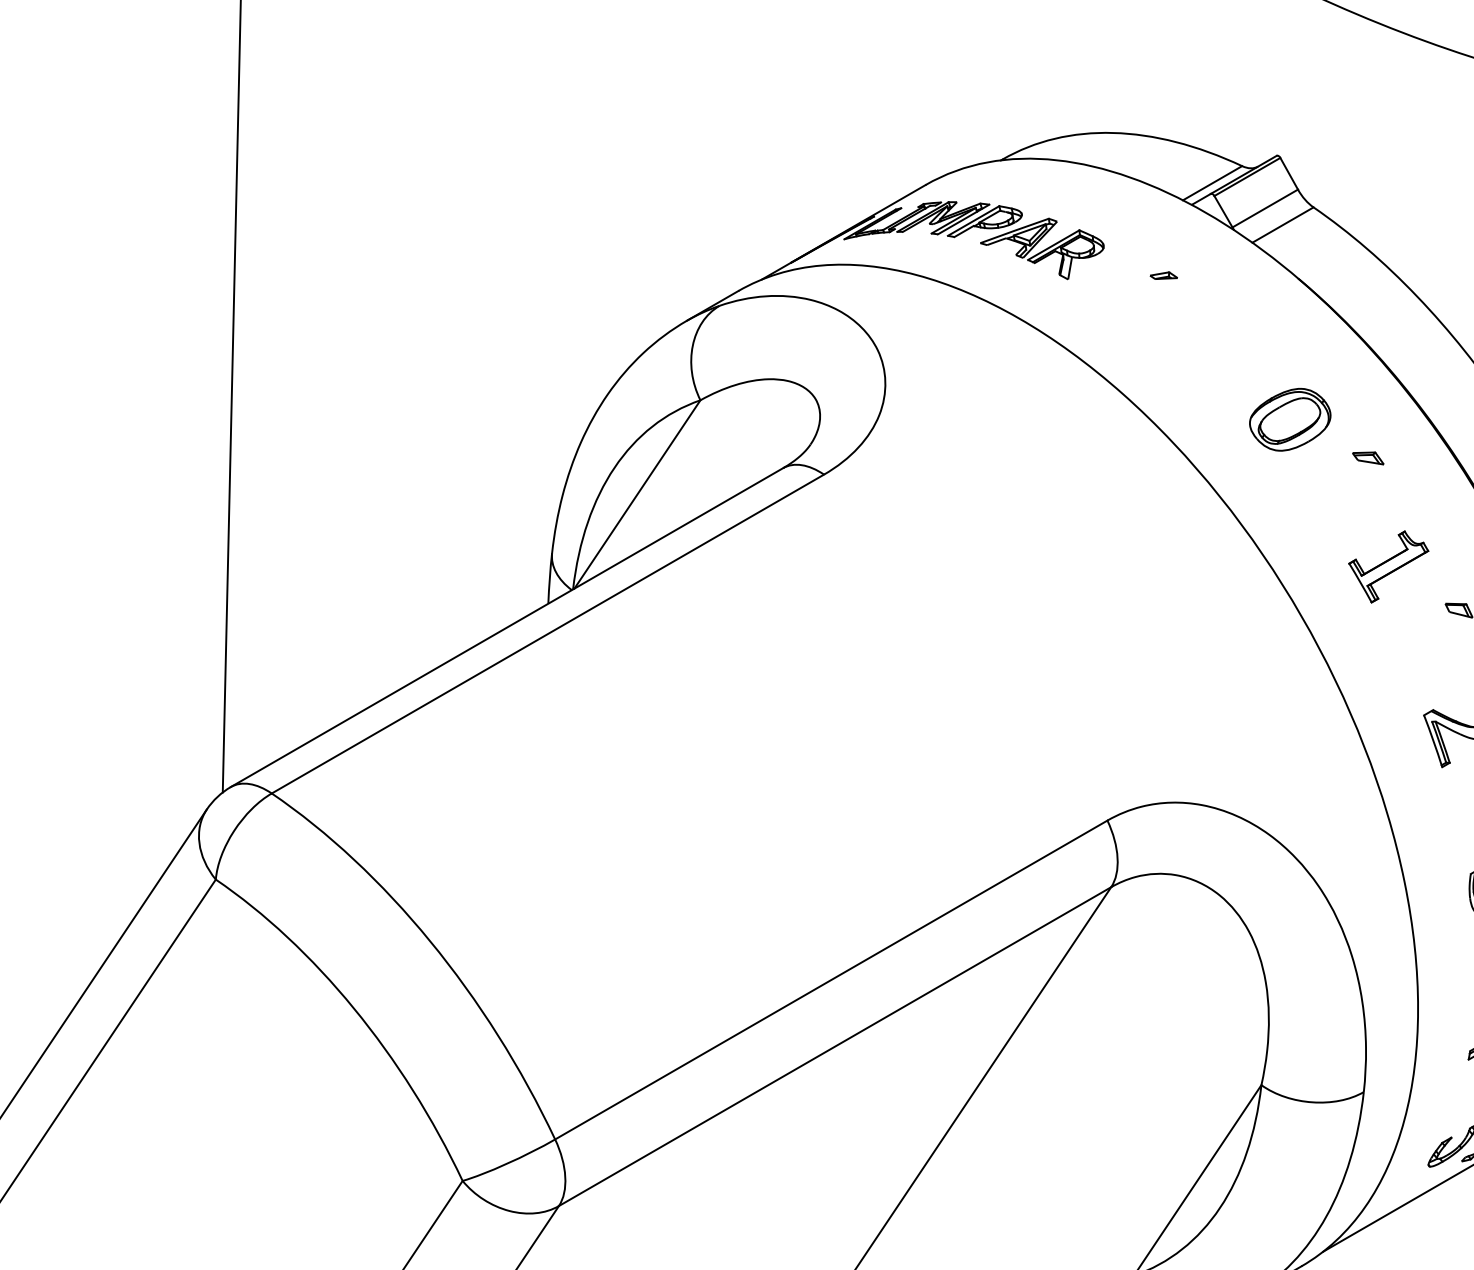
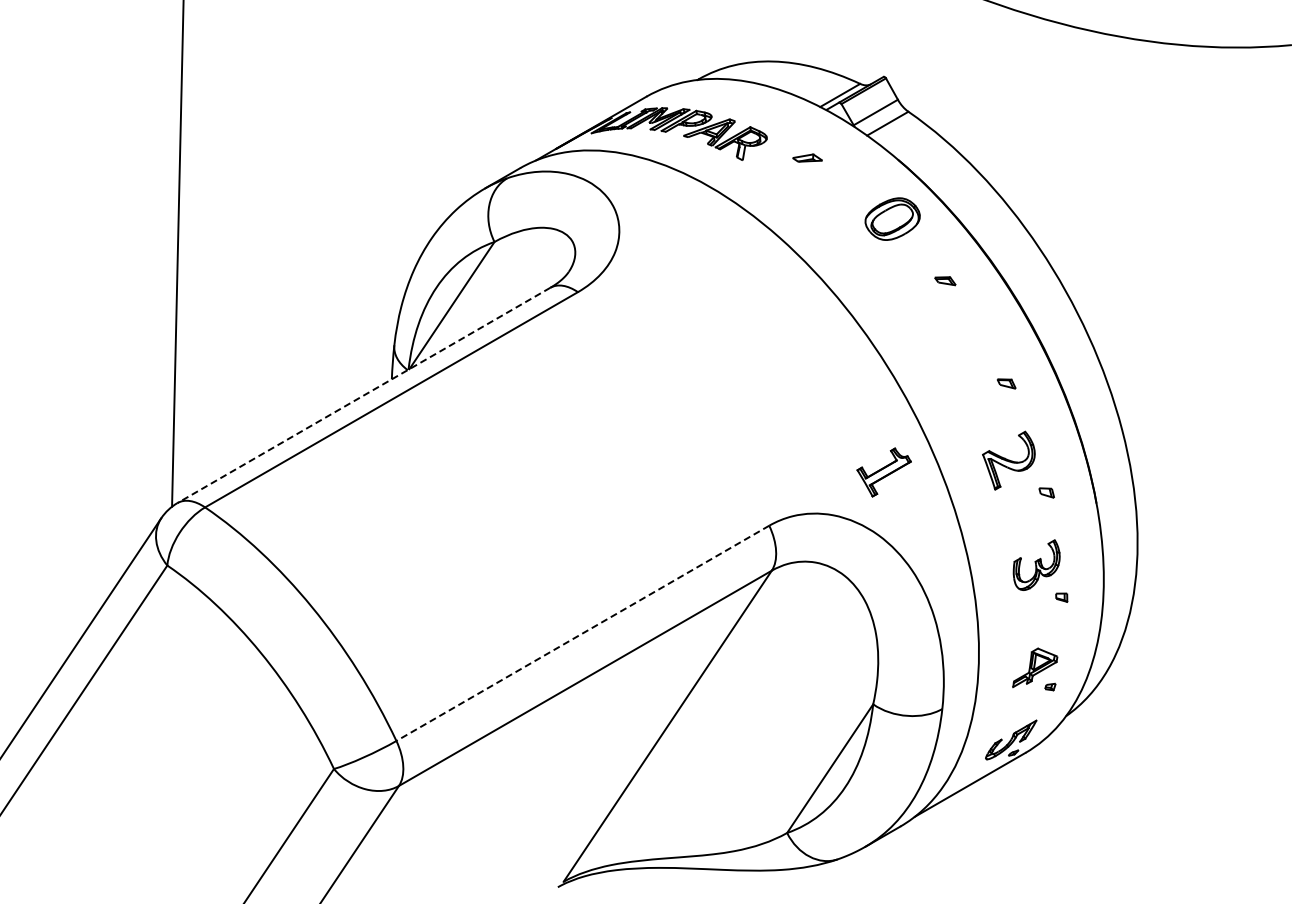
part: (1162, 275) -> (806, 157), size x1.6
part: (1289, 418) -> (892, 218), moved
part: (1387, 566) -> (883, 472), moved
line: (506, 627) -> (363, 395), solid -> dashed
line: (830, 980) -> (582, 633), solid -> dashed

